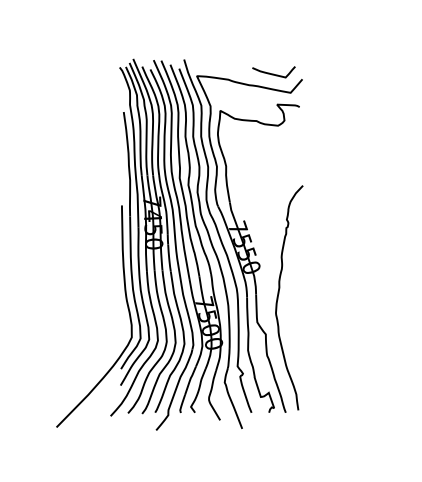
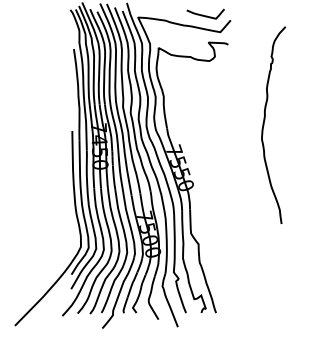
curve: (279, 294) -> (265, 122), moved

